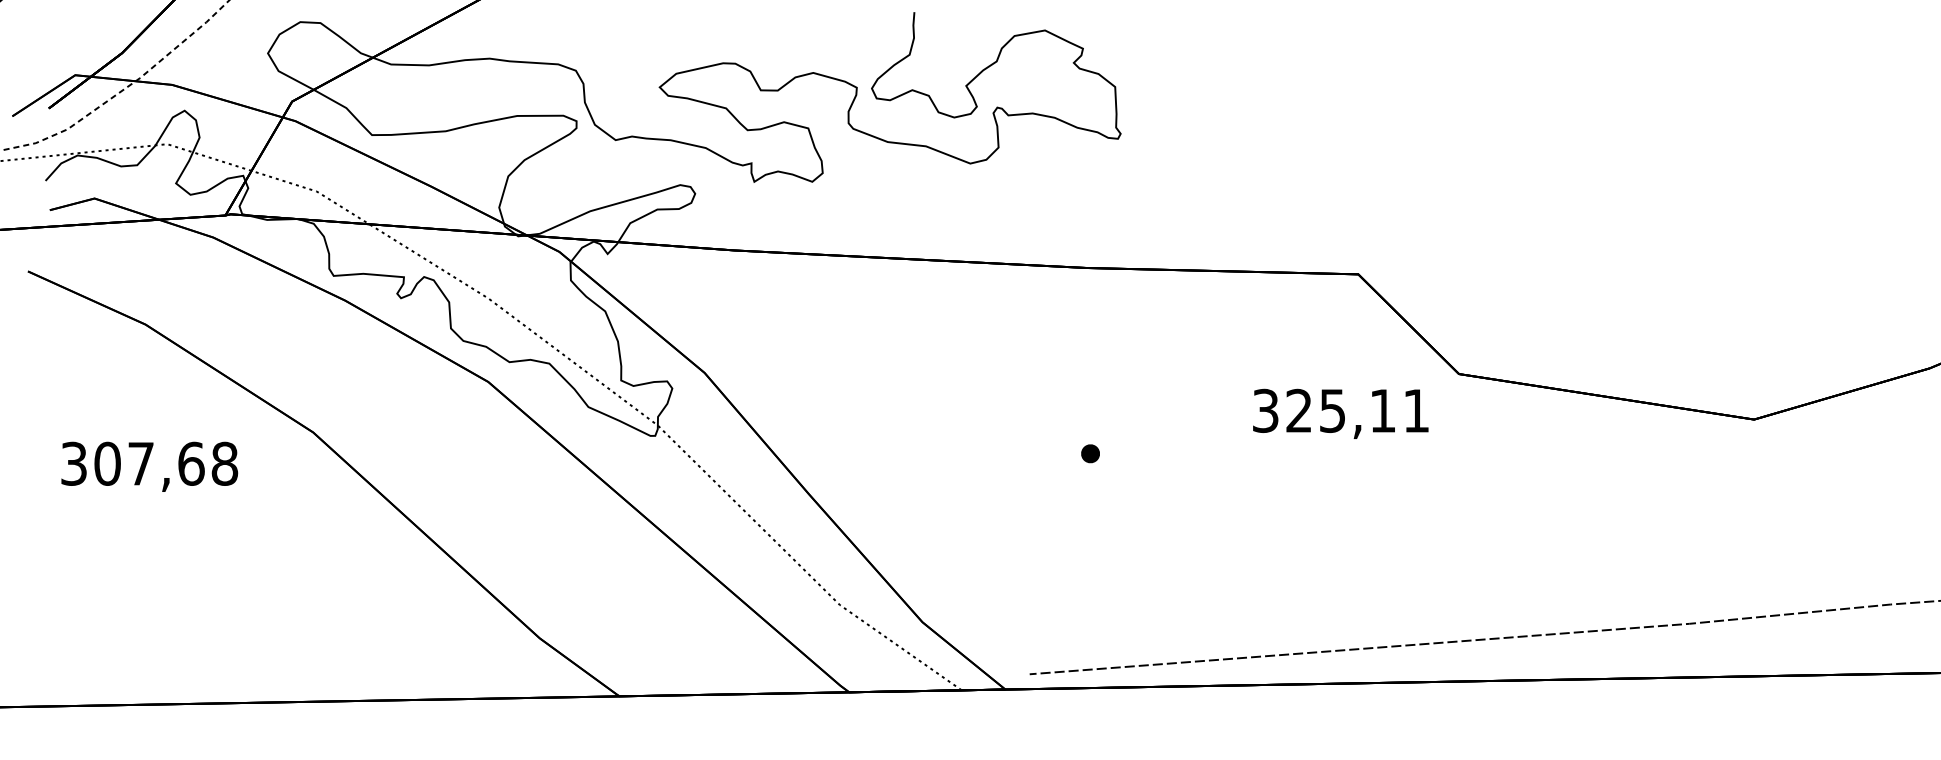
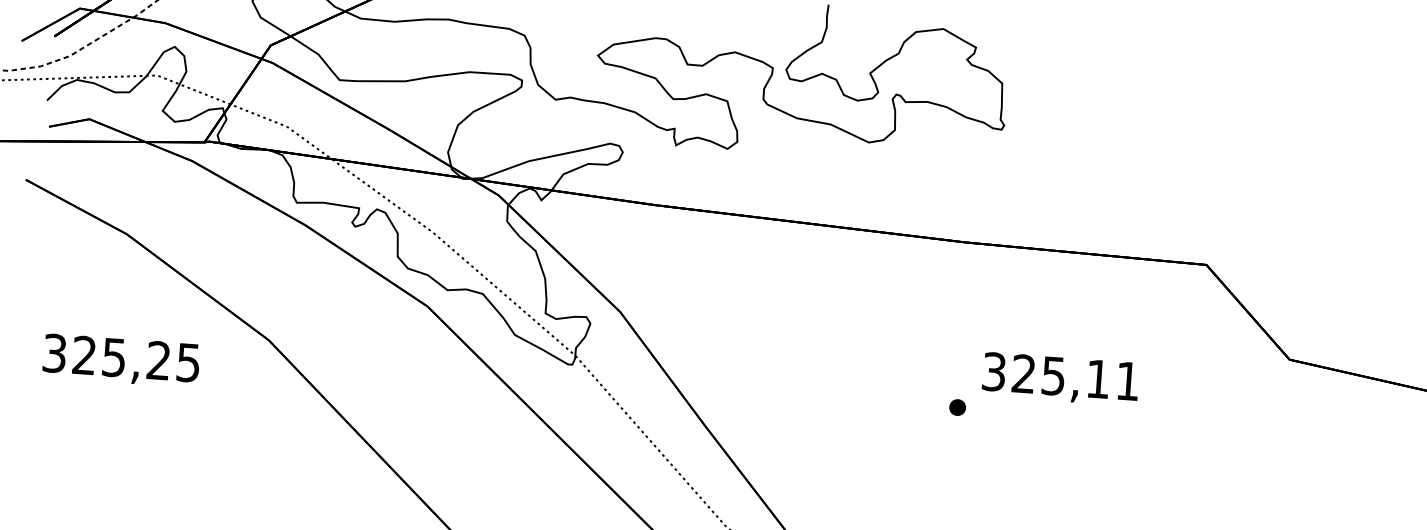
text: (1340, 413) -> (1060, 378), moved
text: (166, 463) -> (136, 358), 307,68 -> 325,25

